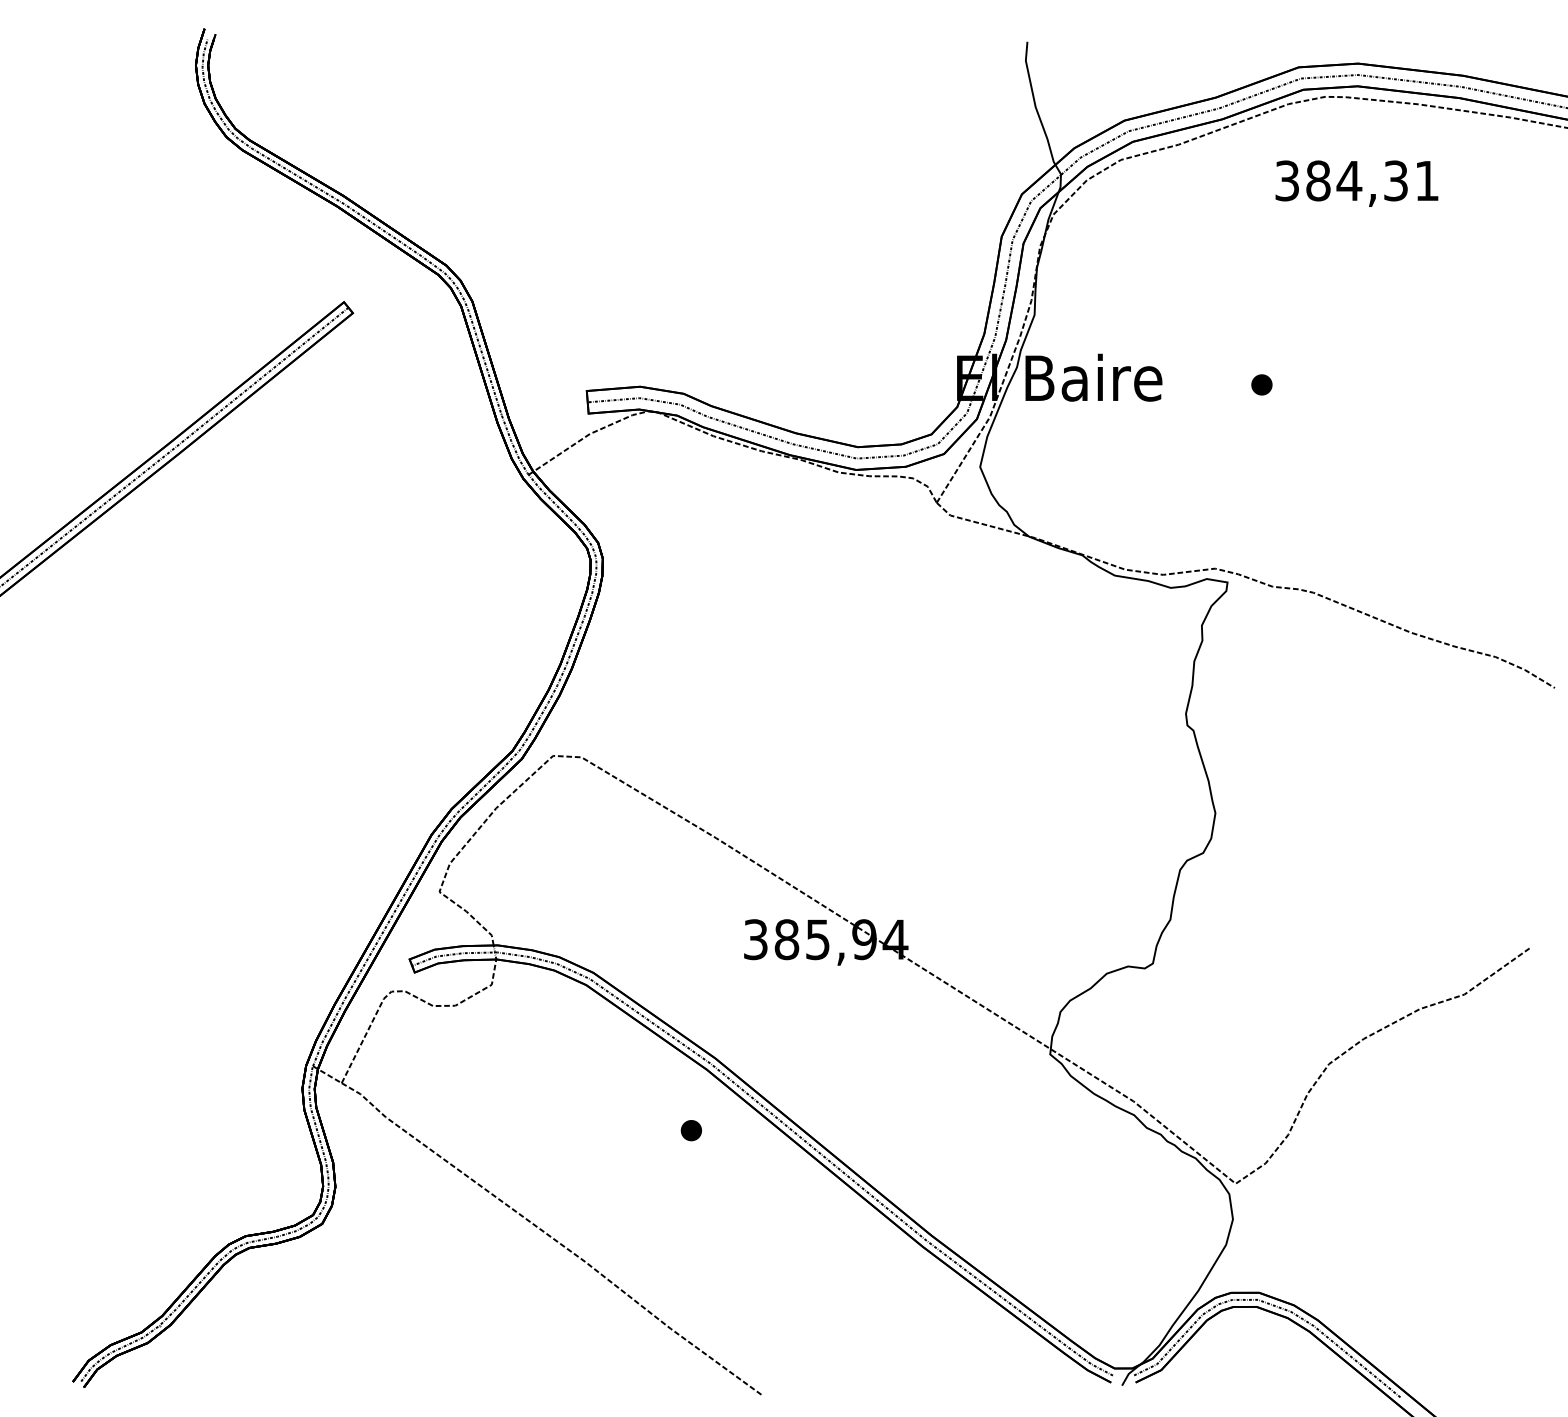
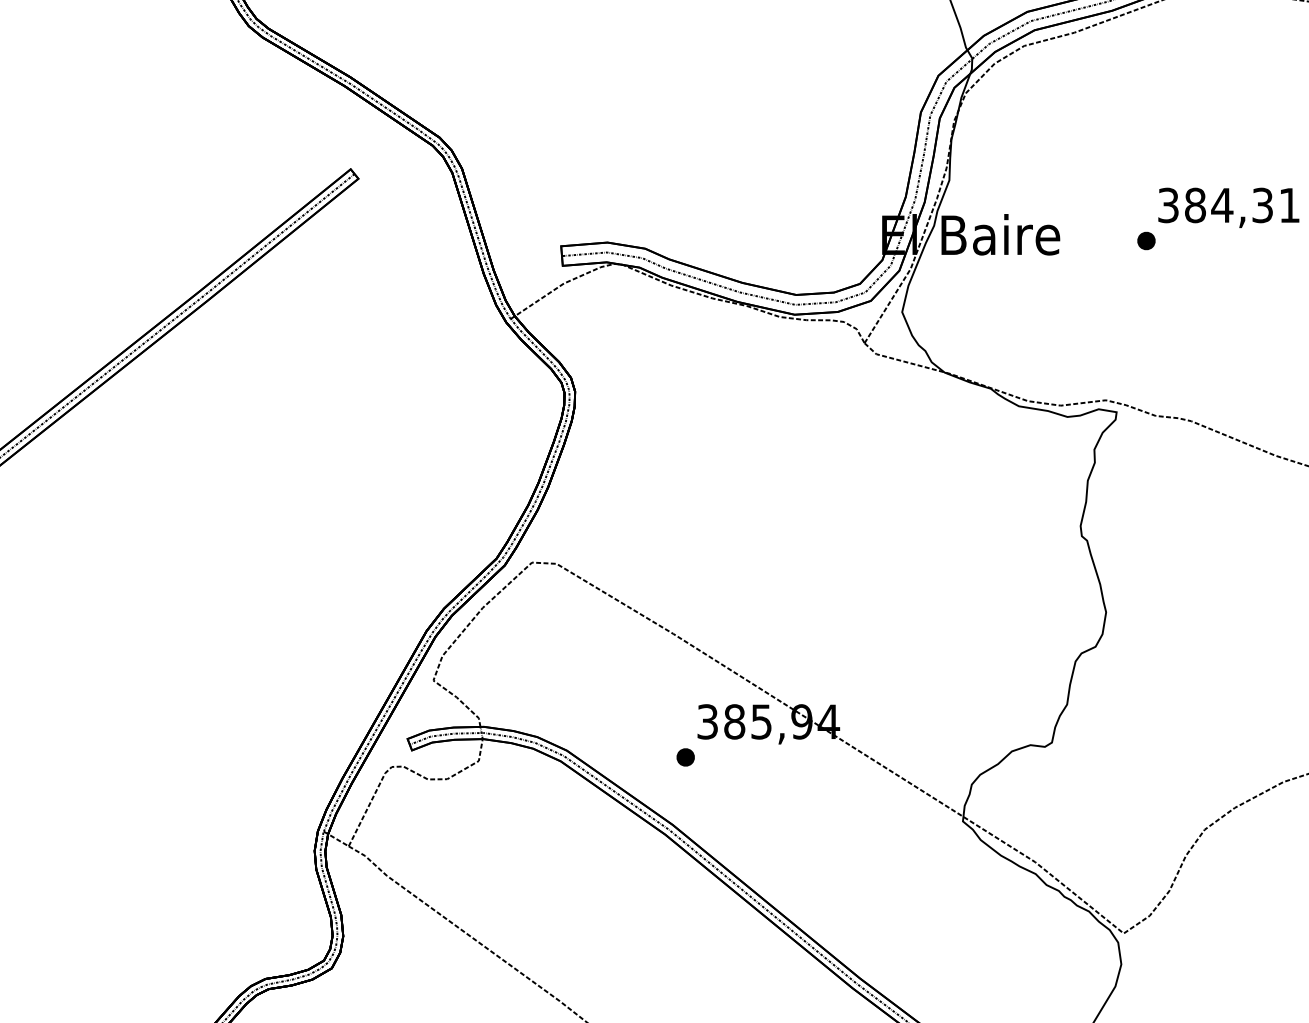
text: (1356, 183) -> (1228, 207), moved
part: (690, 1130) -> (684, 757), moved

